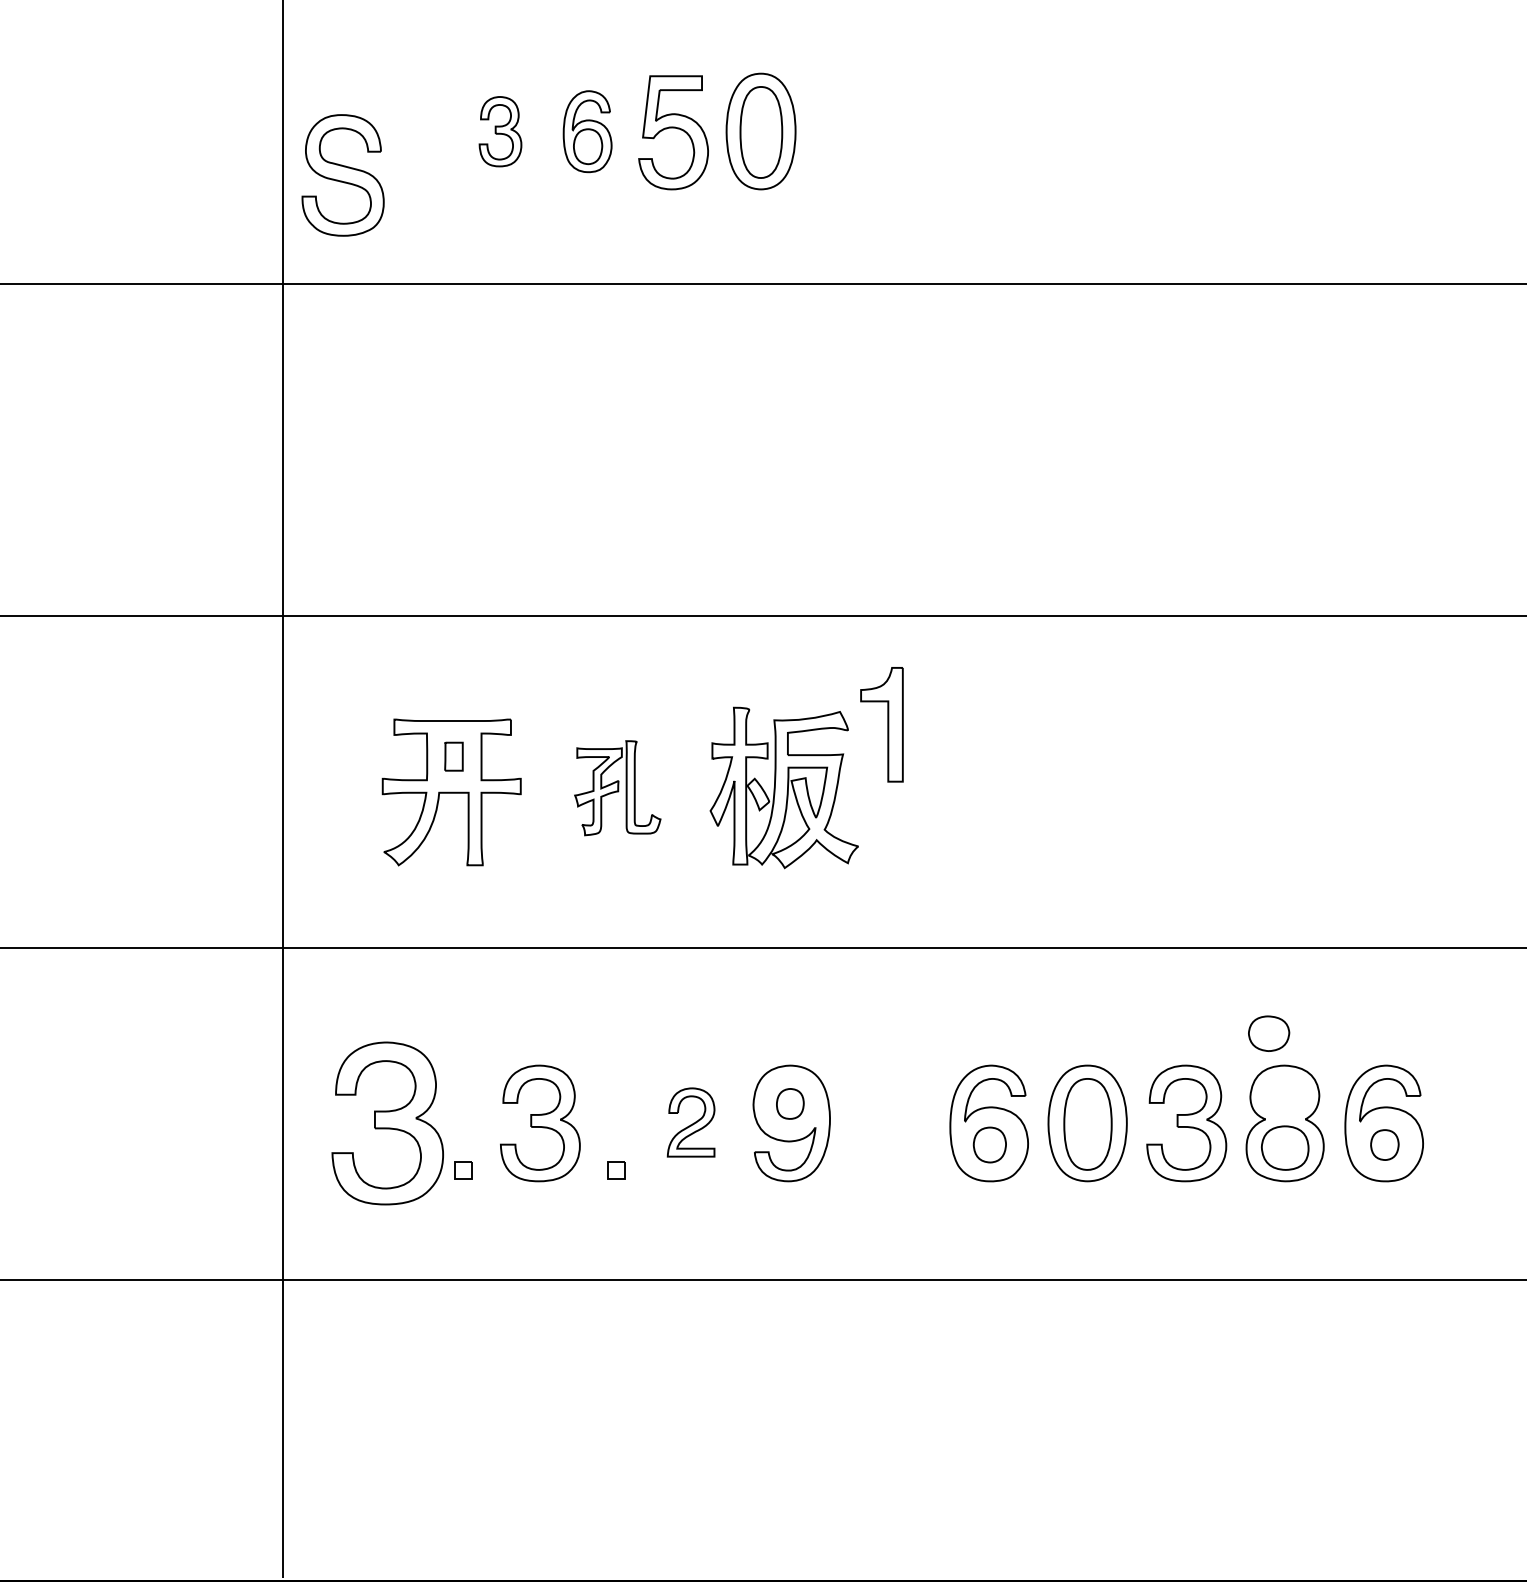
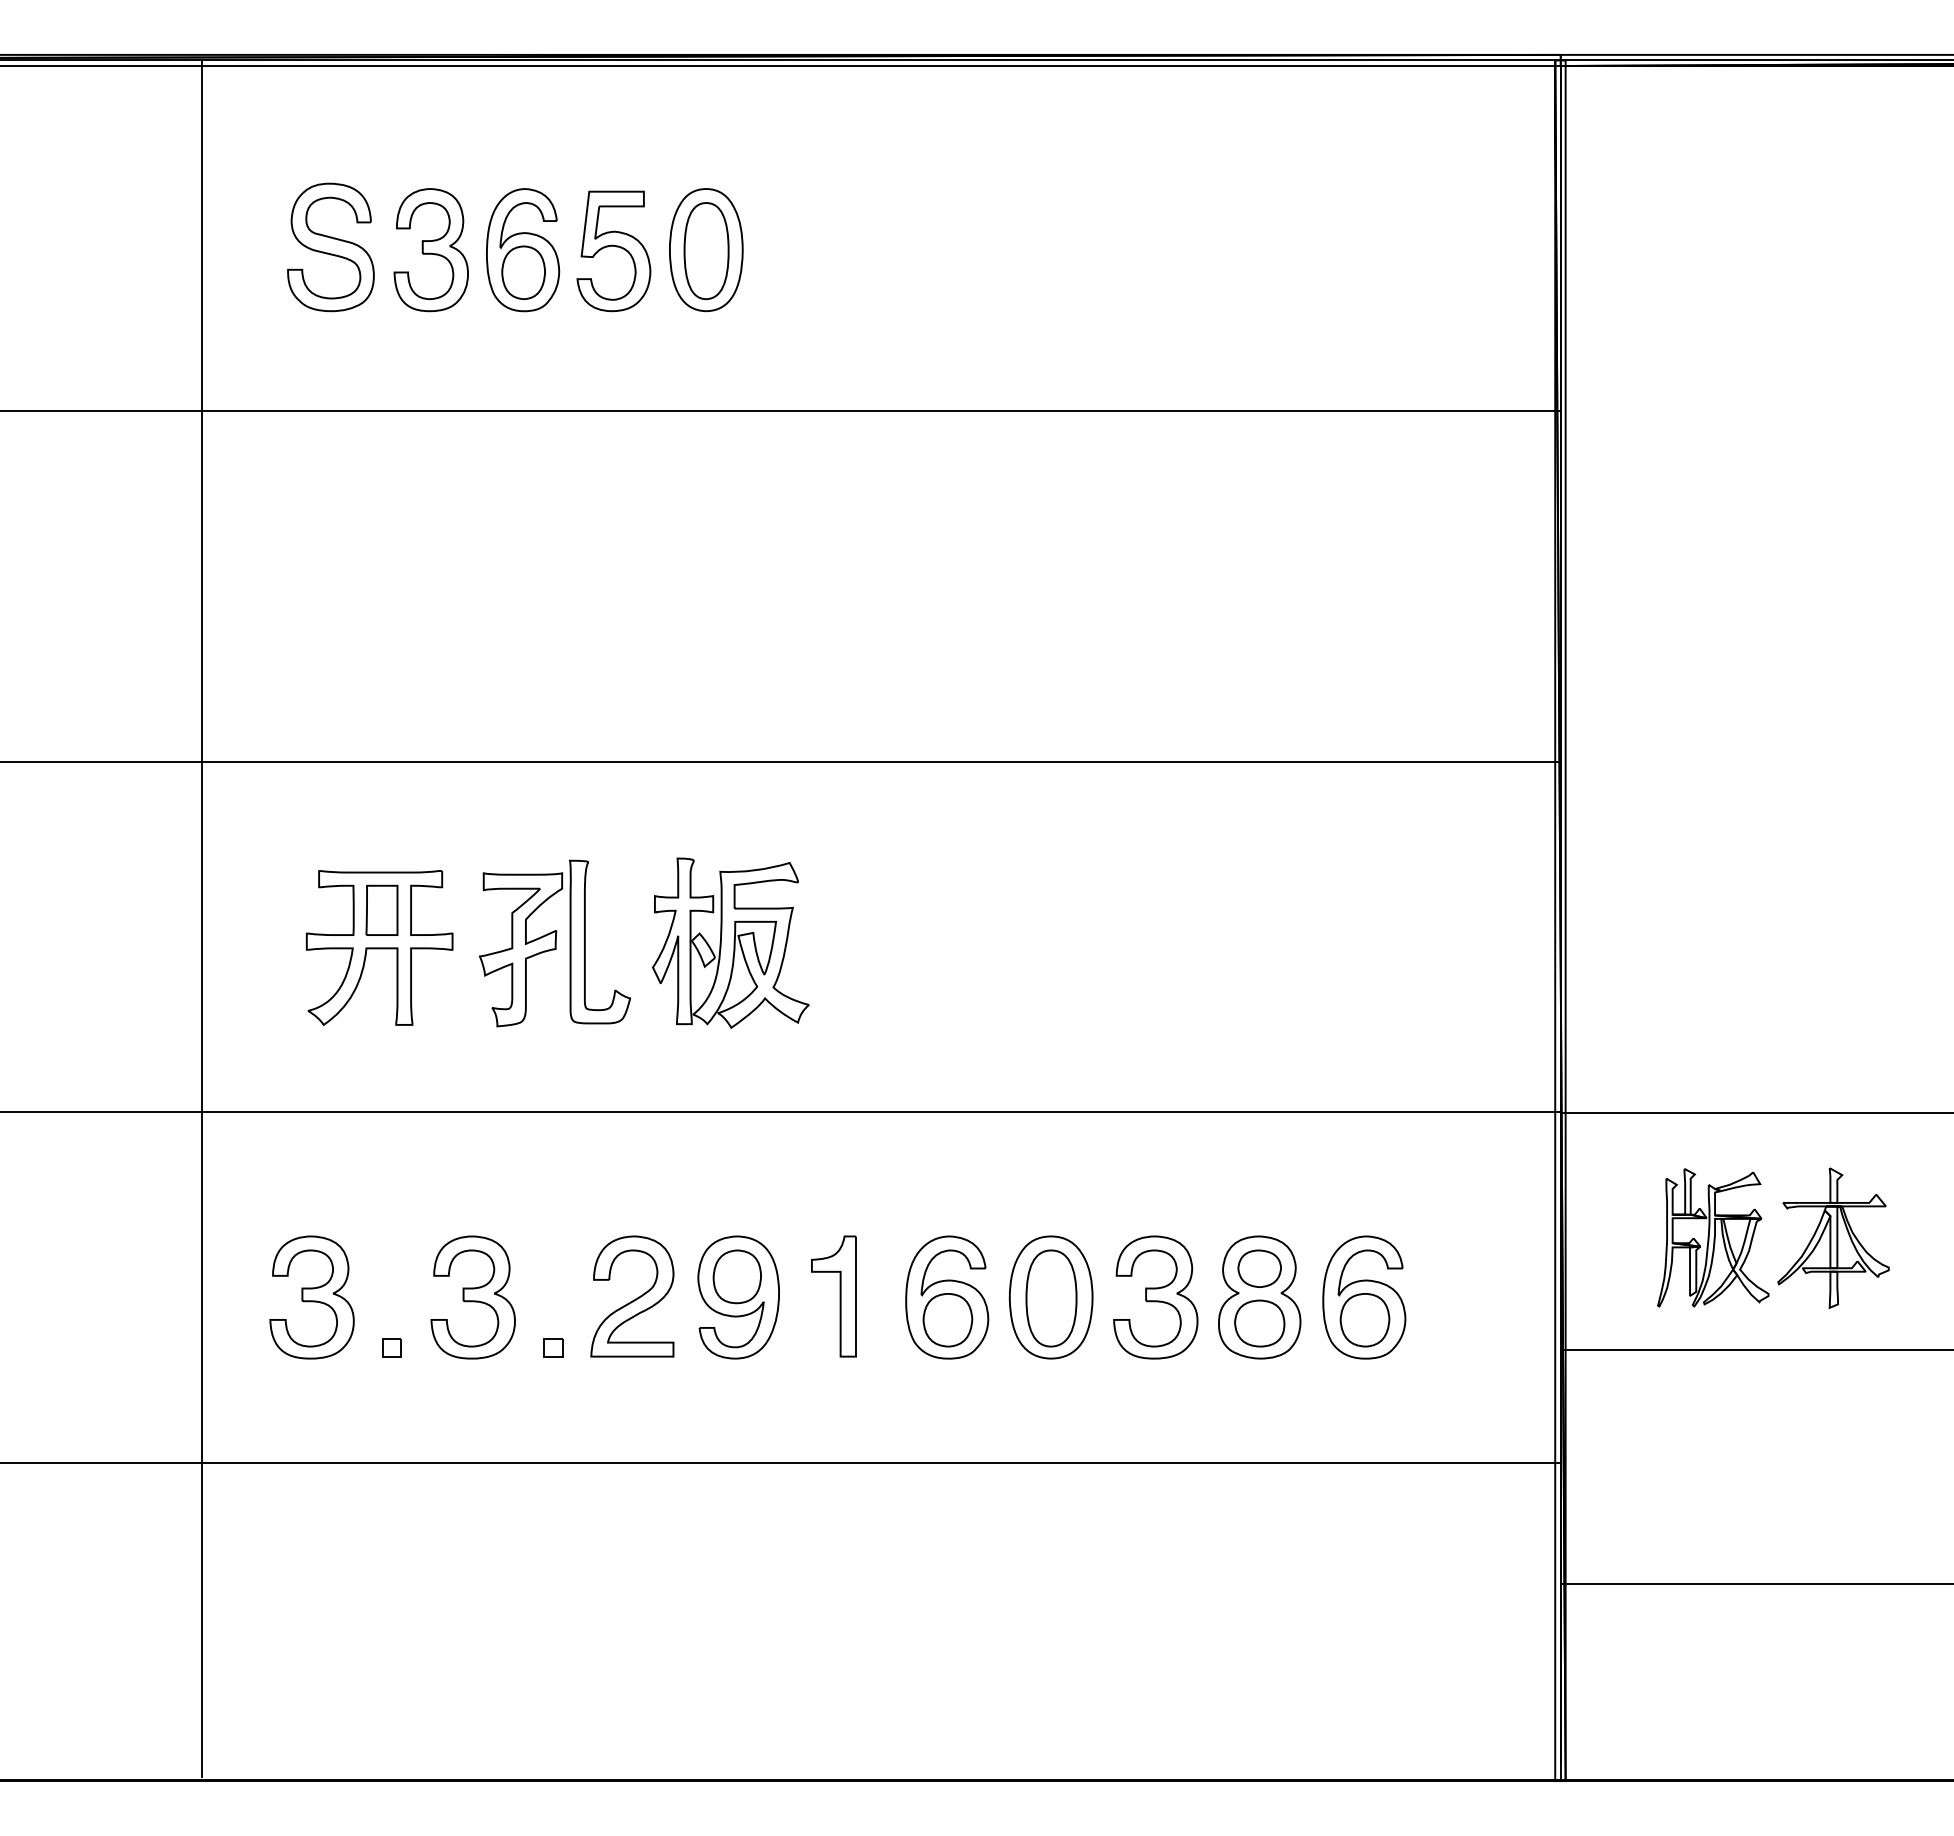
part: (499, 131) -> (430, 250), size x1.67
part: (587, 131) -> (523, 250), size x1.43
part: (342, 175) -> (330, 247), moved
part: (881, 724) -> (833, 1296), moved
part: (453, 756) -> (381, 909), size x1.67
part: (617, 788) -> (554, 943), size x1.67
part: (1268, 1033) -> (1259, 1268), moved
part: (789, 1103) -> (736, 1276), size x1.67
part: (691, 1122) -> (632, 1296), size x1.67
part: (387, 1123) -> (311, 1297), size x0.71
part: (989, 1145) -> (947, 1320), size x1.43
part: (1384, 1145) -> (1364, 1320), size x1.67

